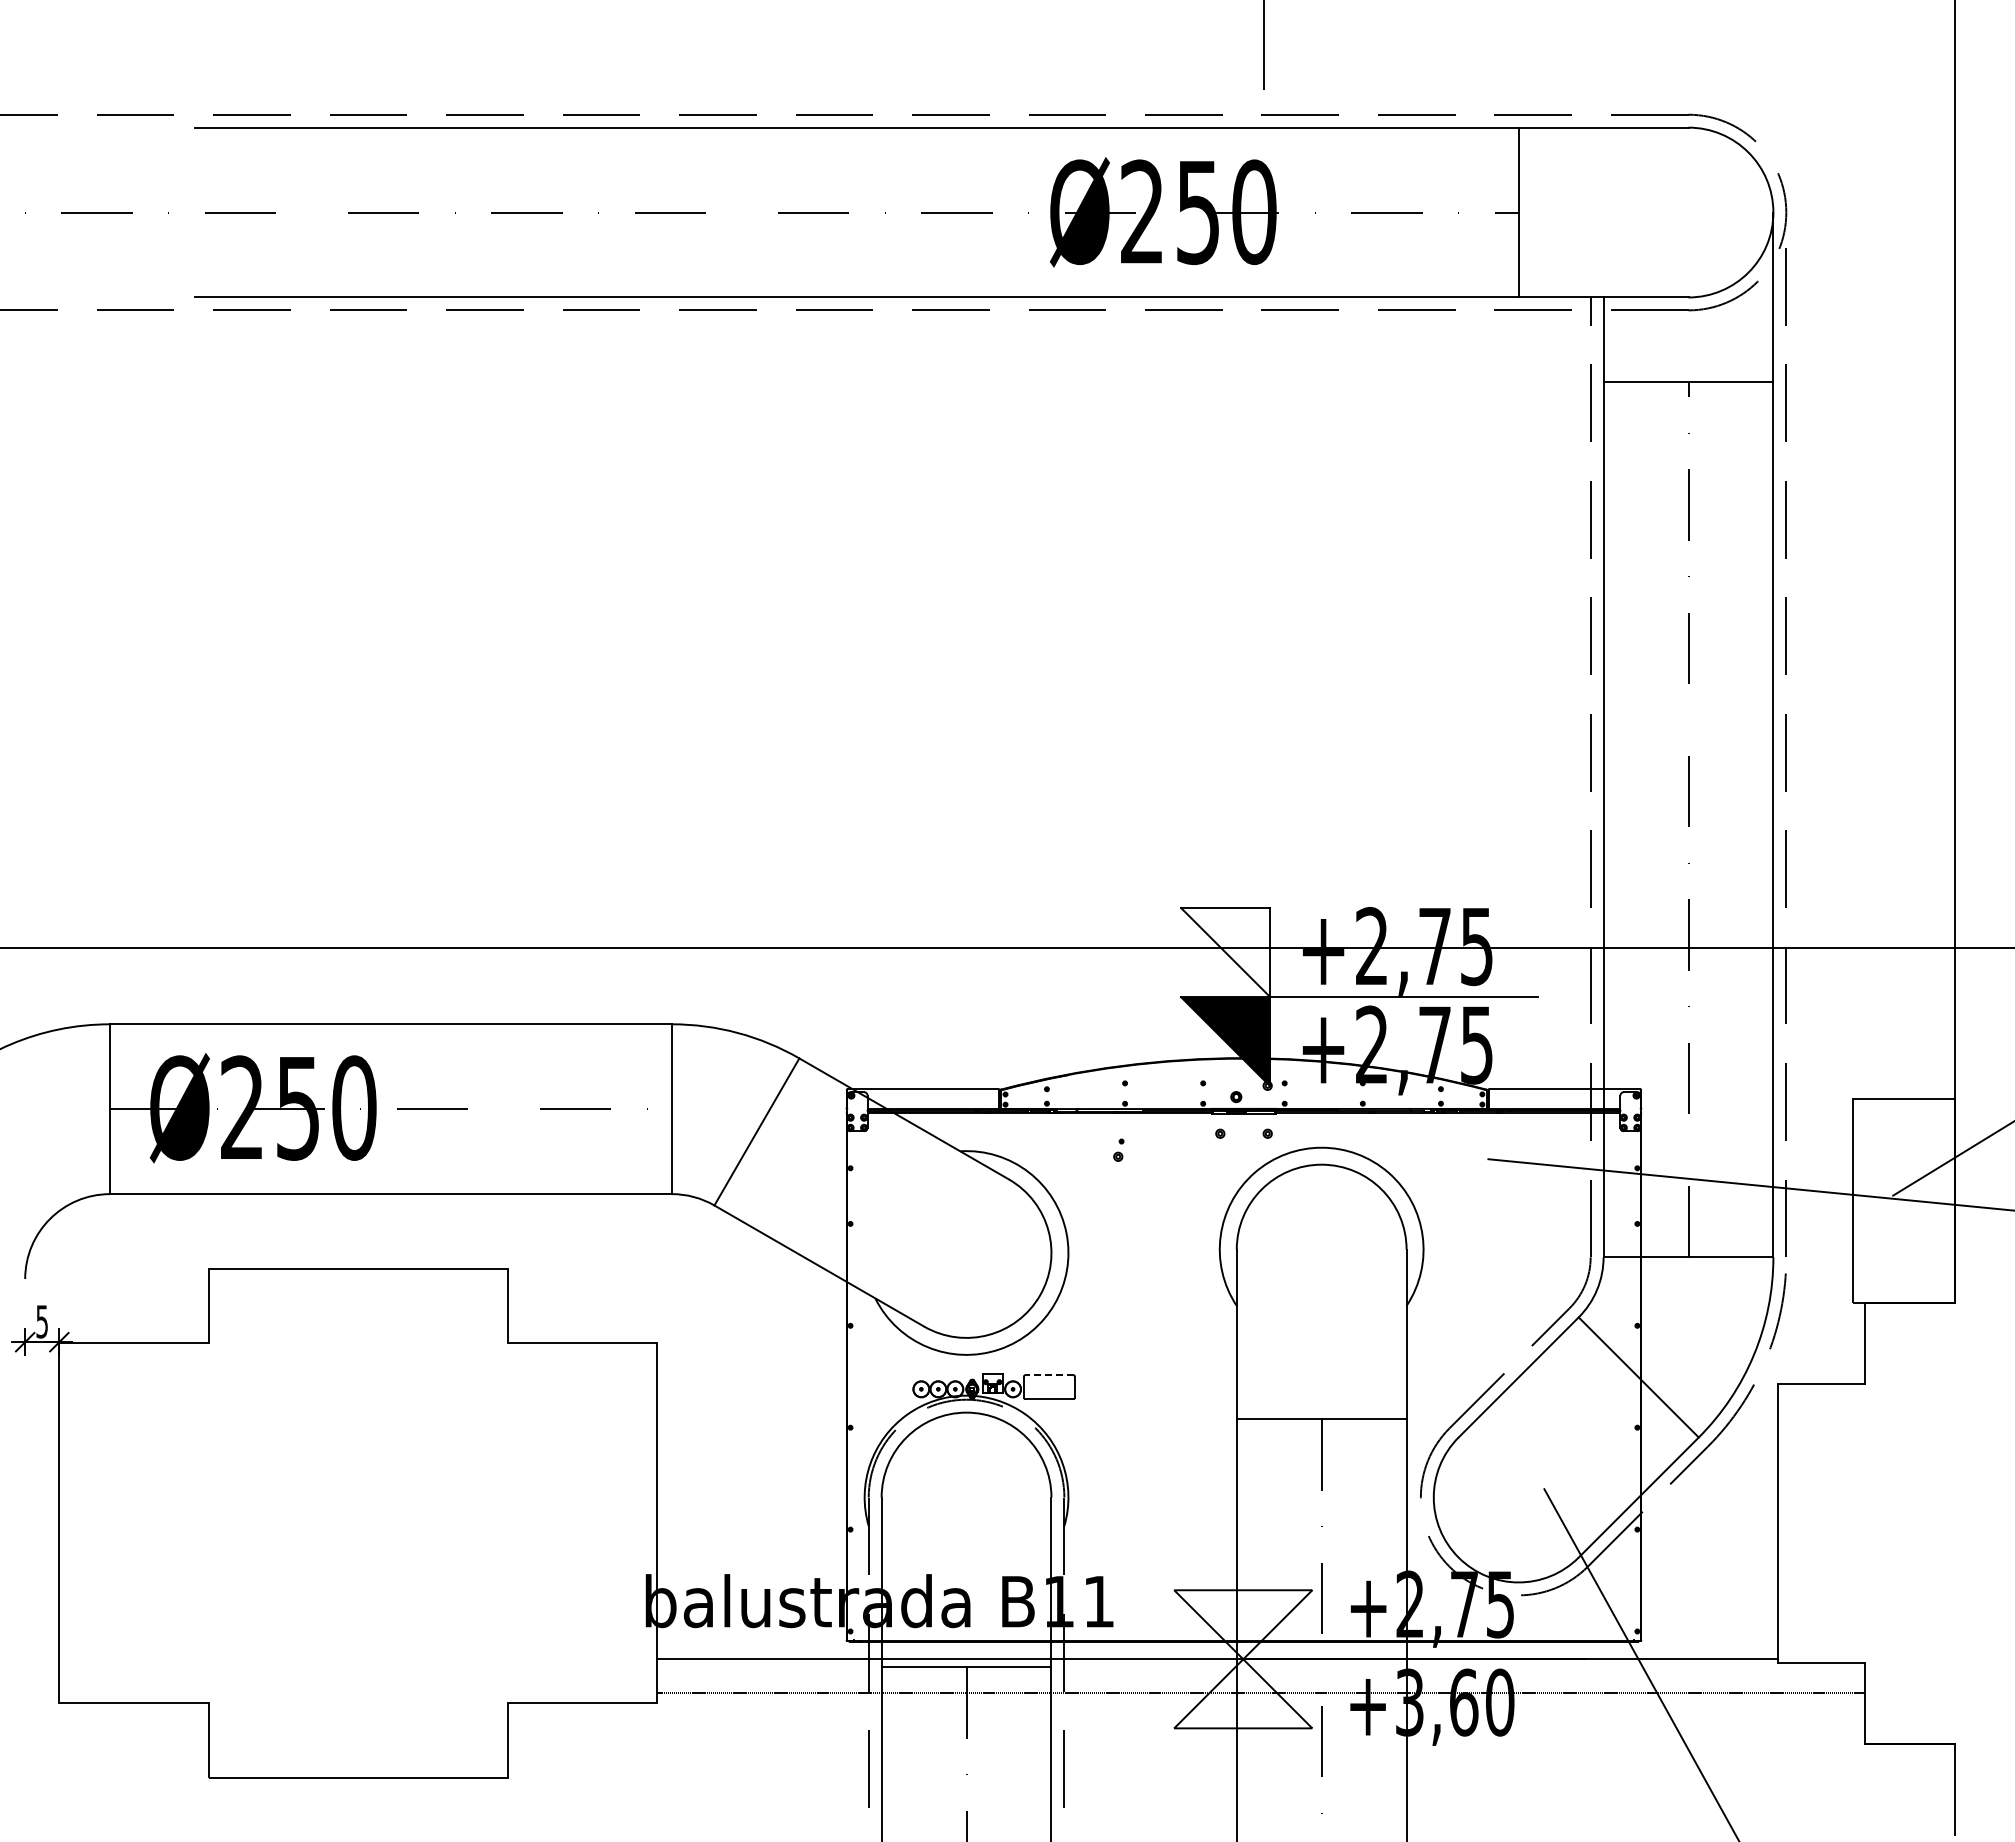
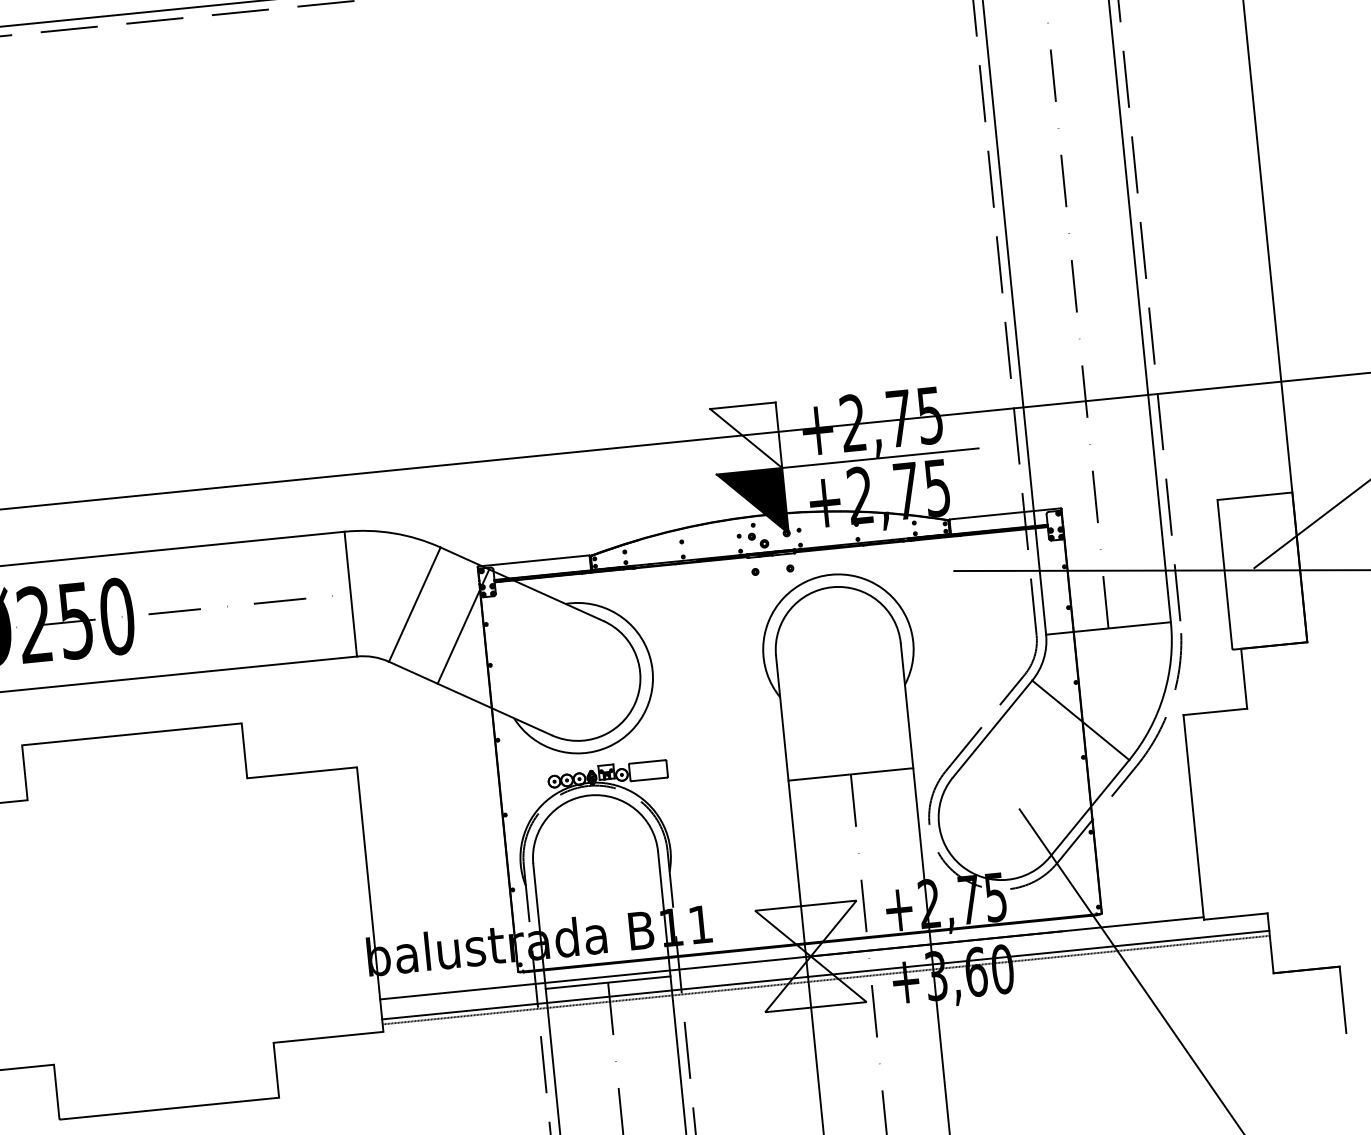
part: (1118, 1149) -> (751, 531), moved
line: (819, 1167) -> (463, 626), added
line: (1048, 1375) -> (646, 762), dashed -> solid
line: (1260, 1686) -> (825, 975), added

